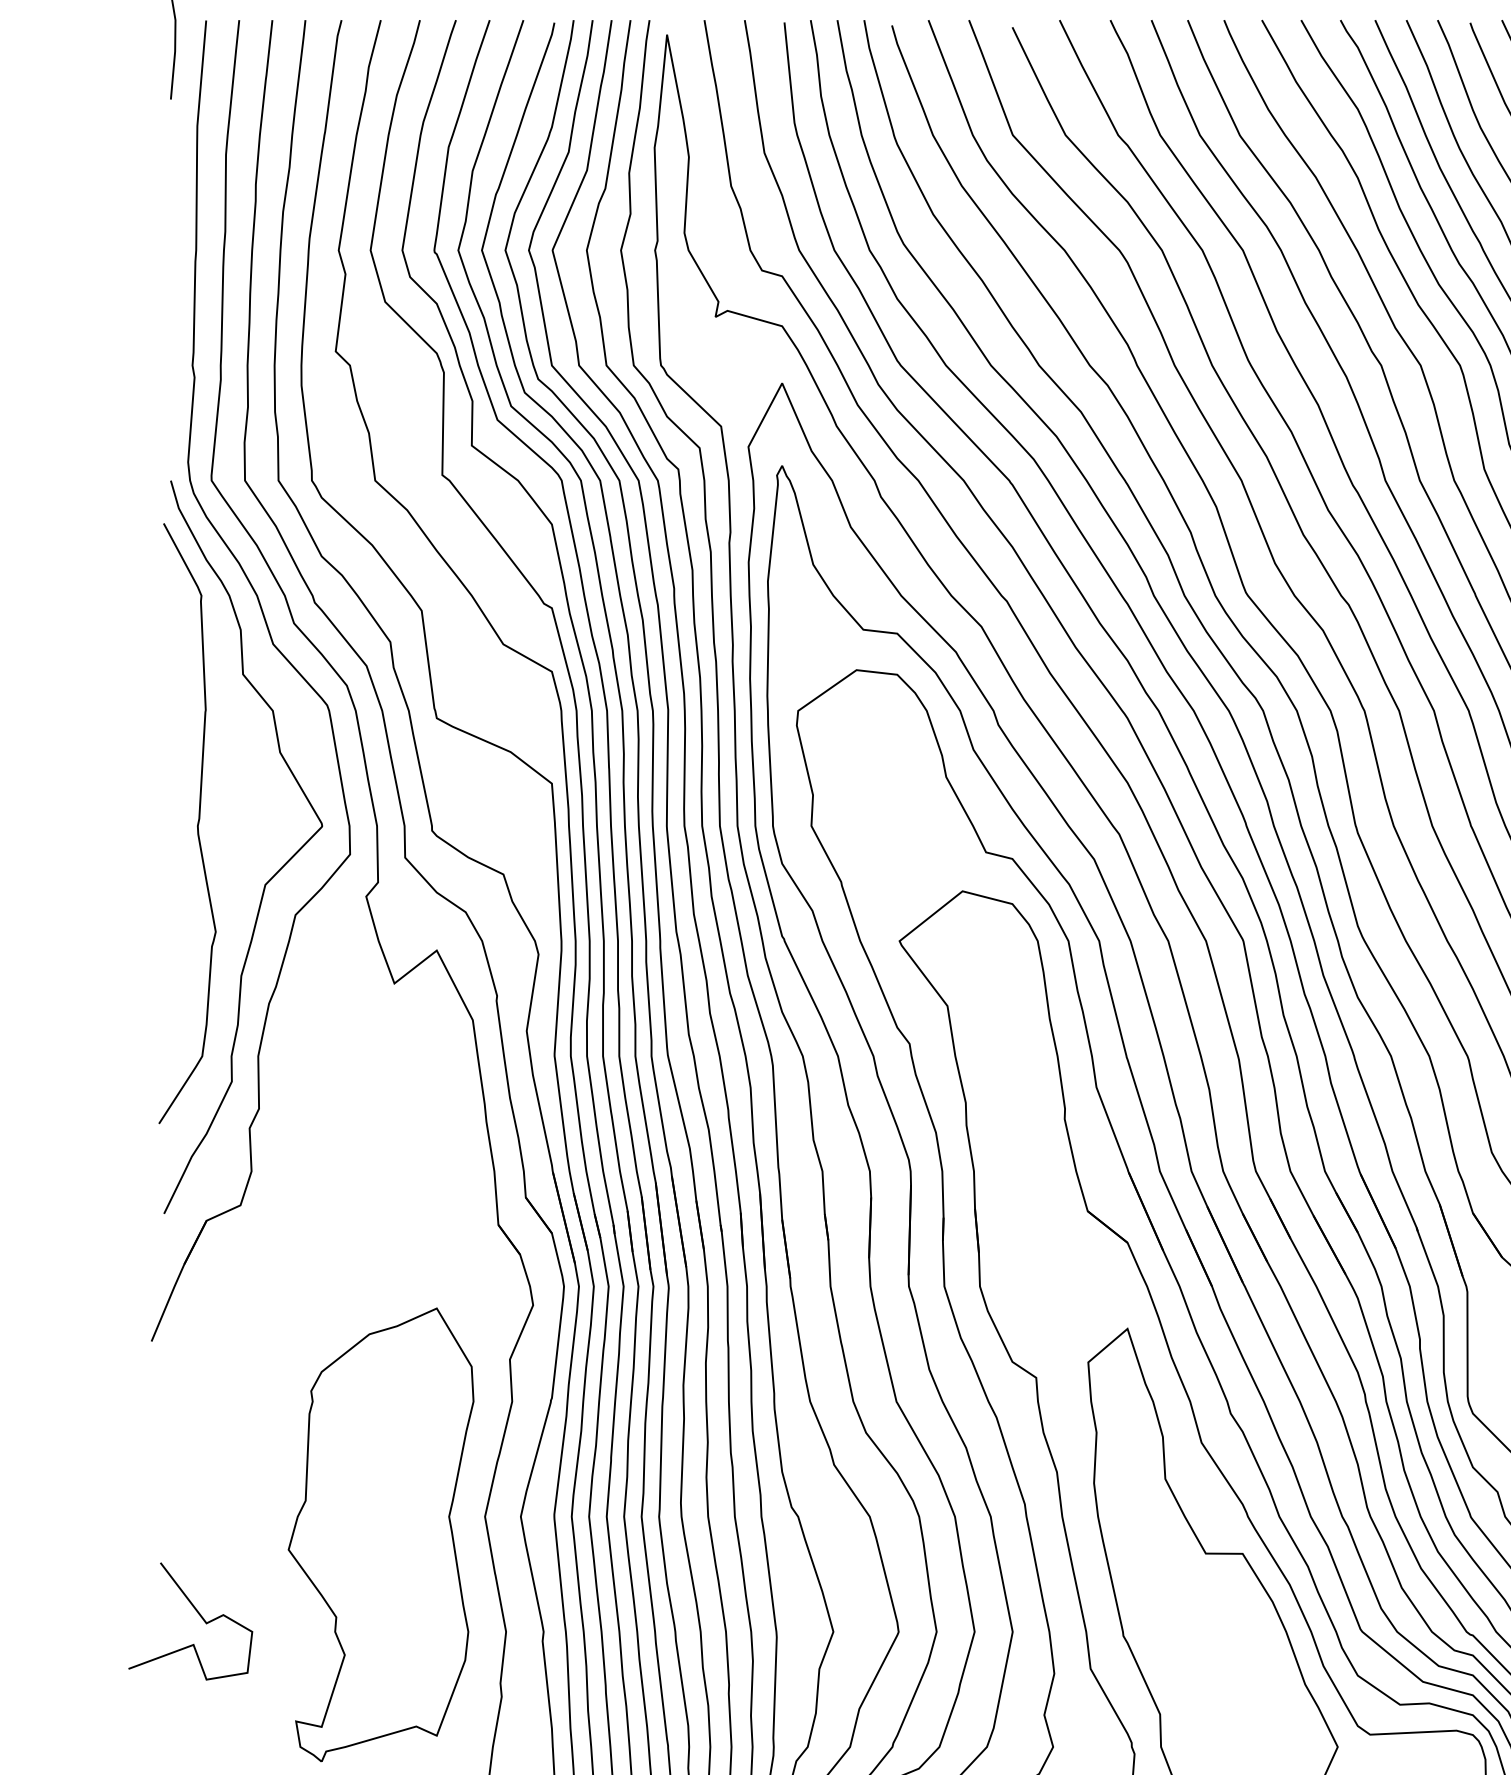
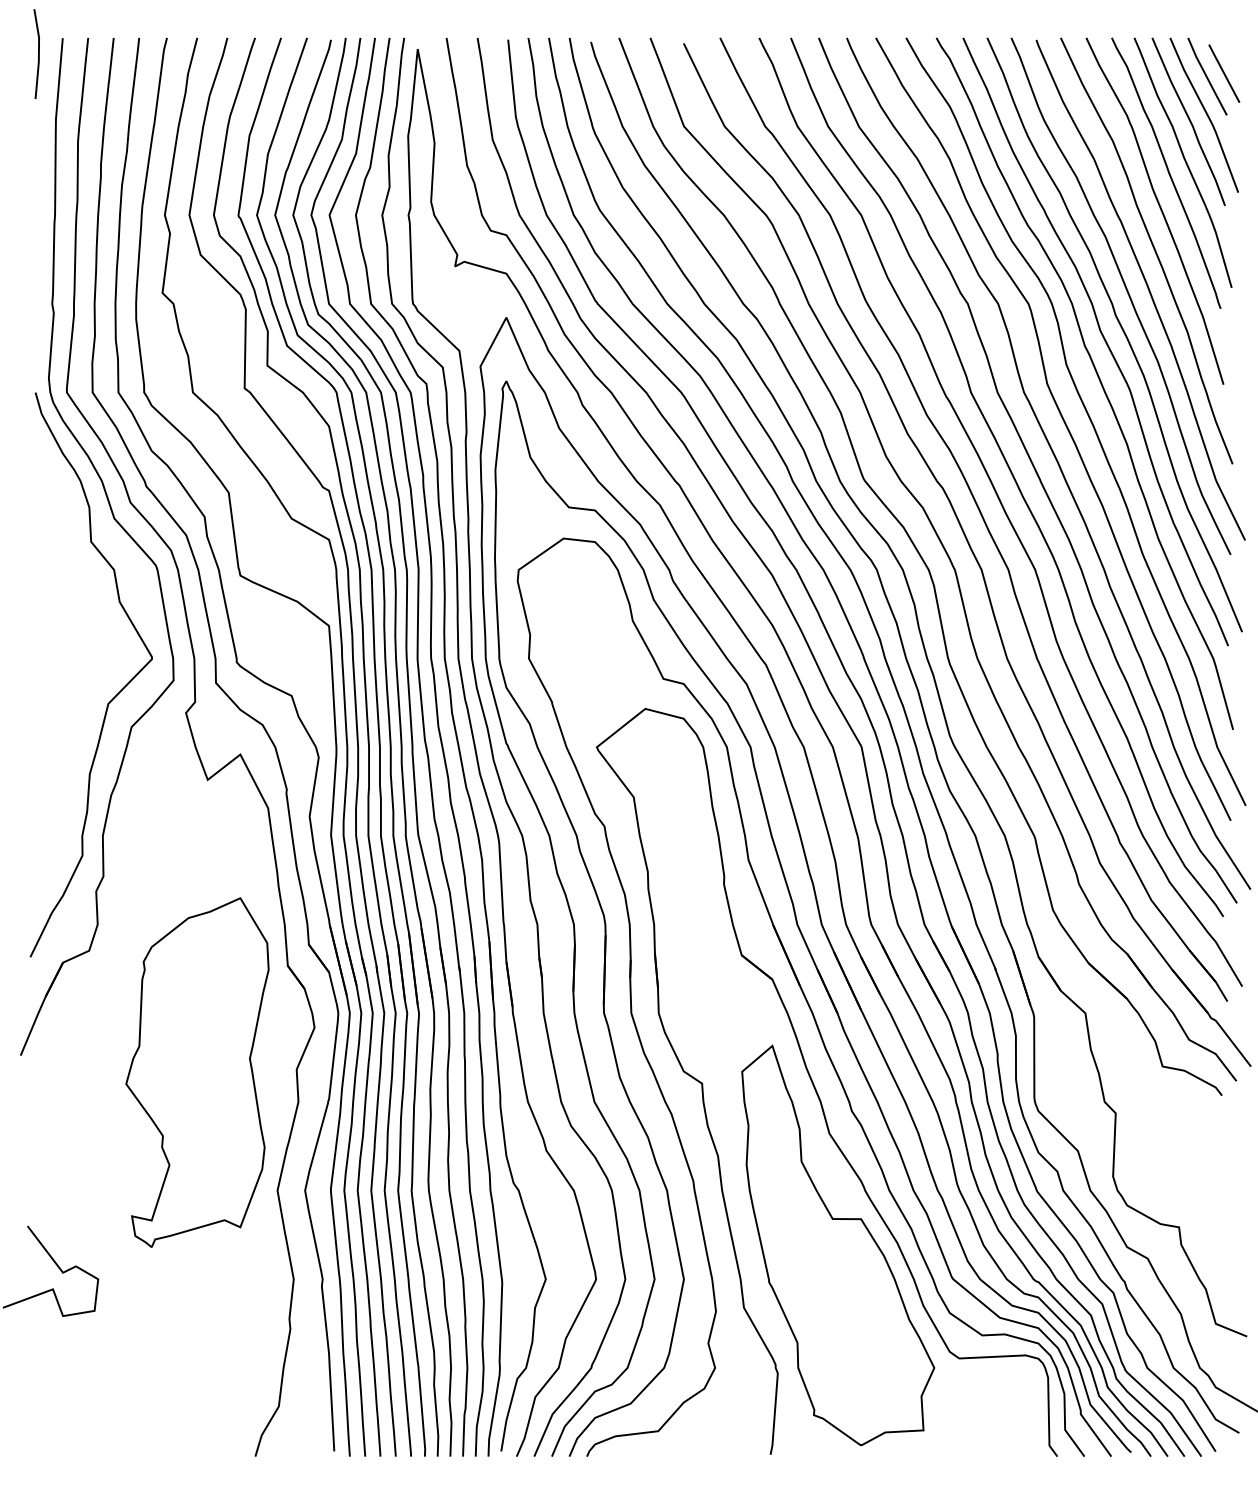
curve: (196, 823) -> (55, 656), removed
part: (381, 1534) -> (197, 1072), moved

